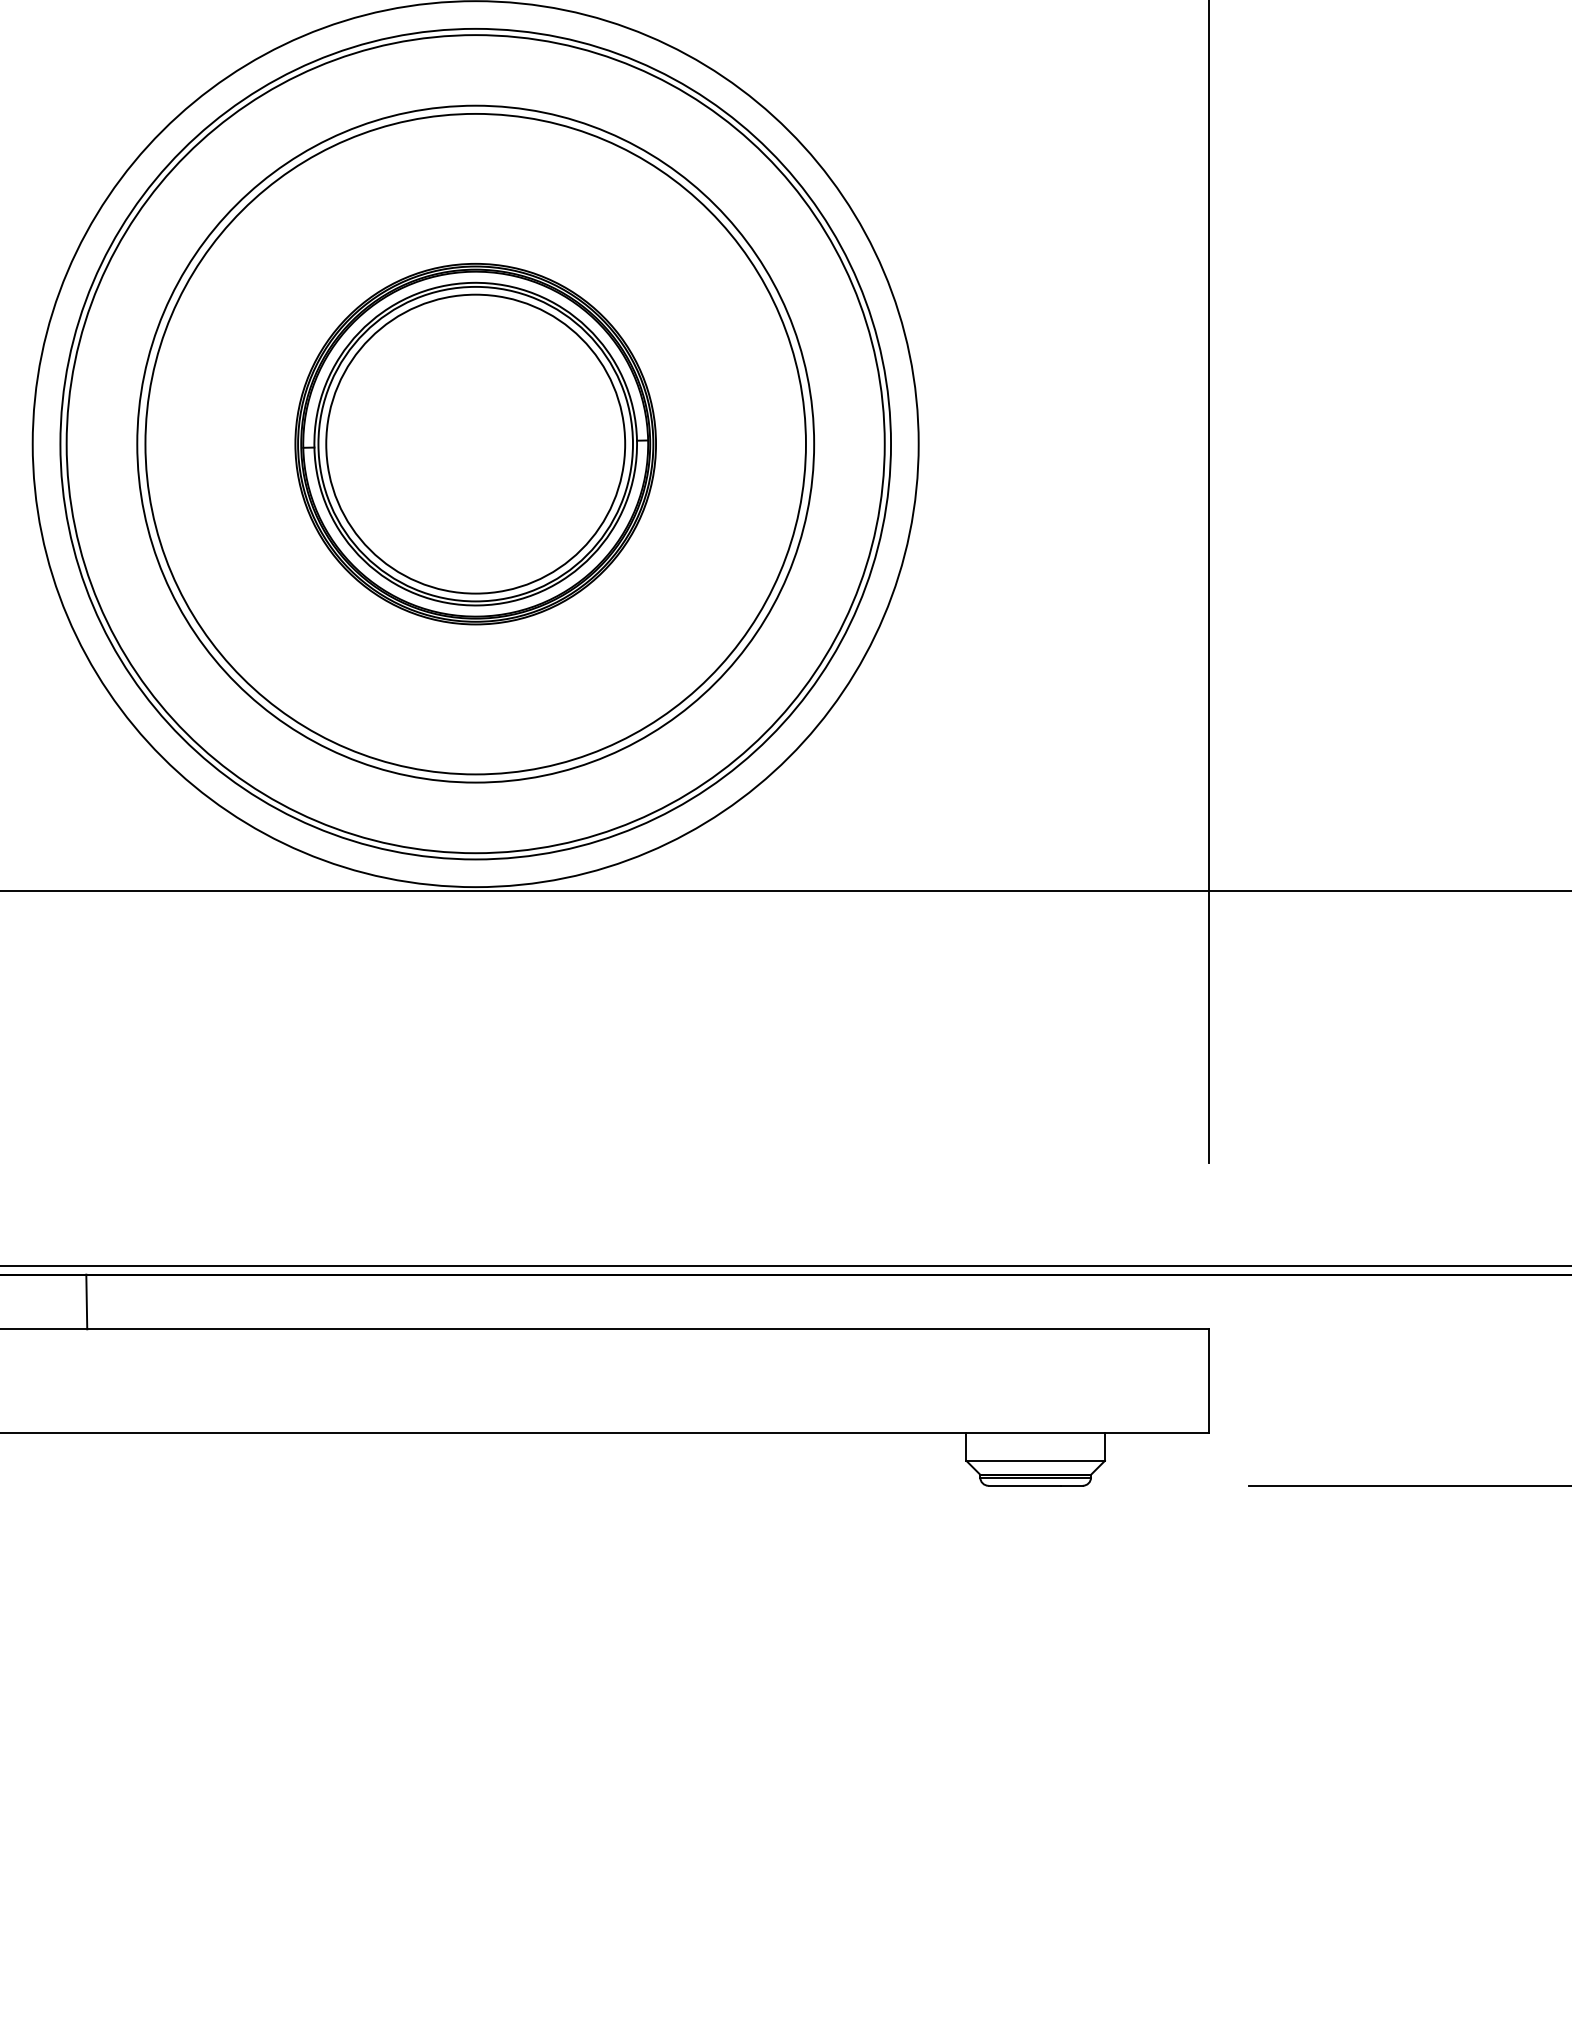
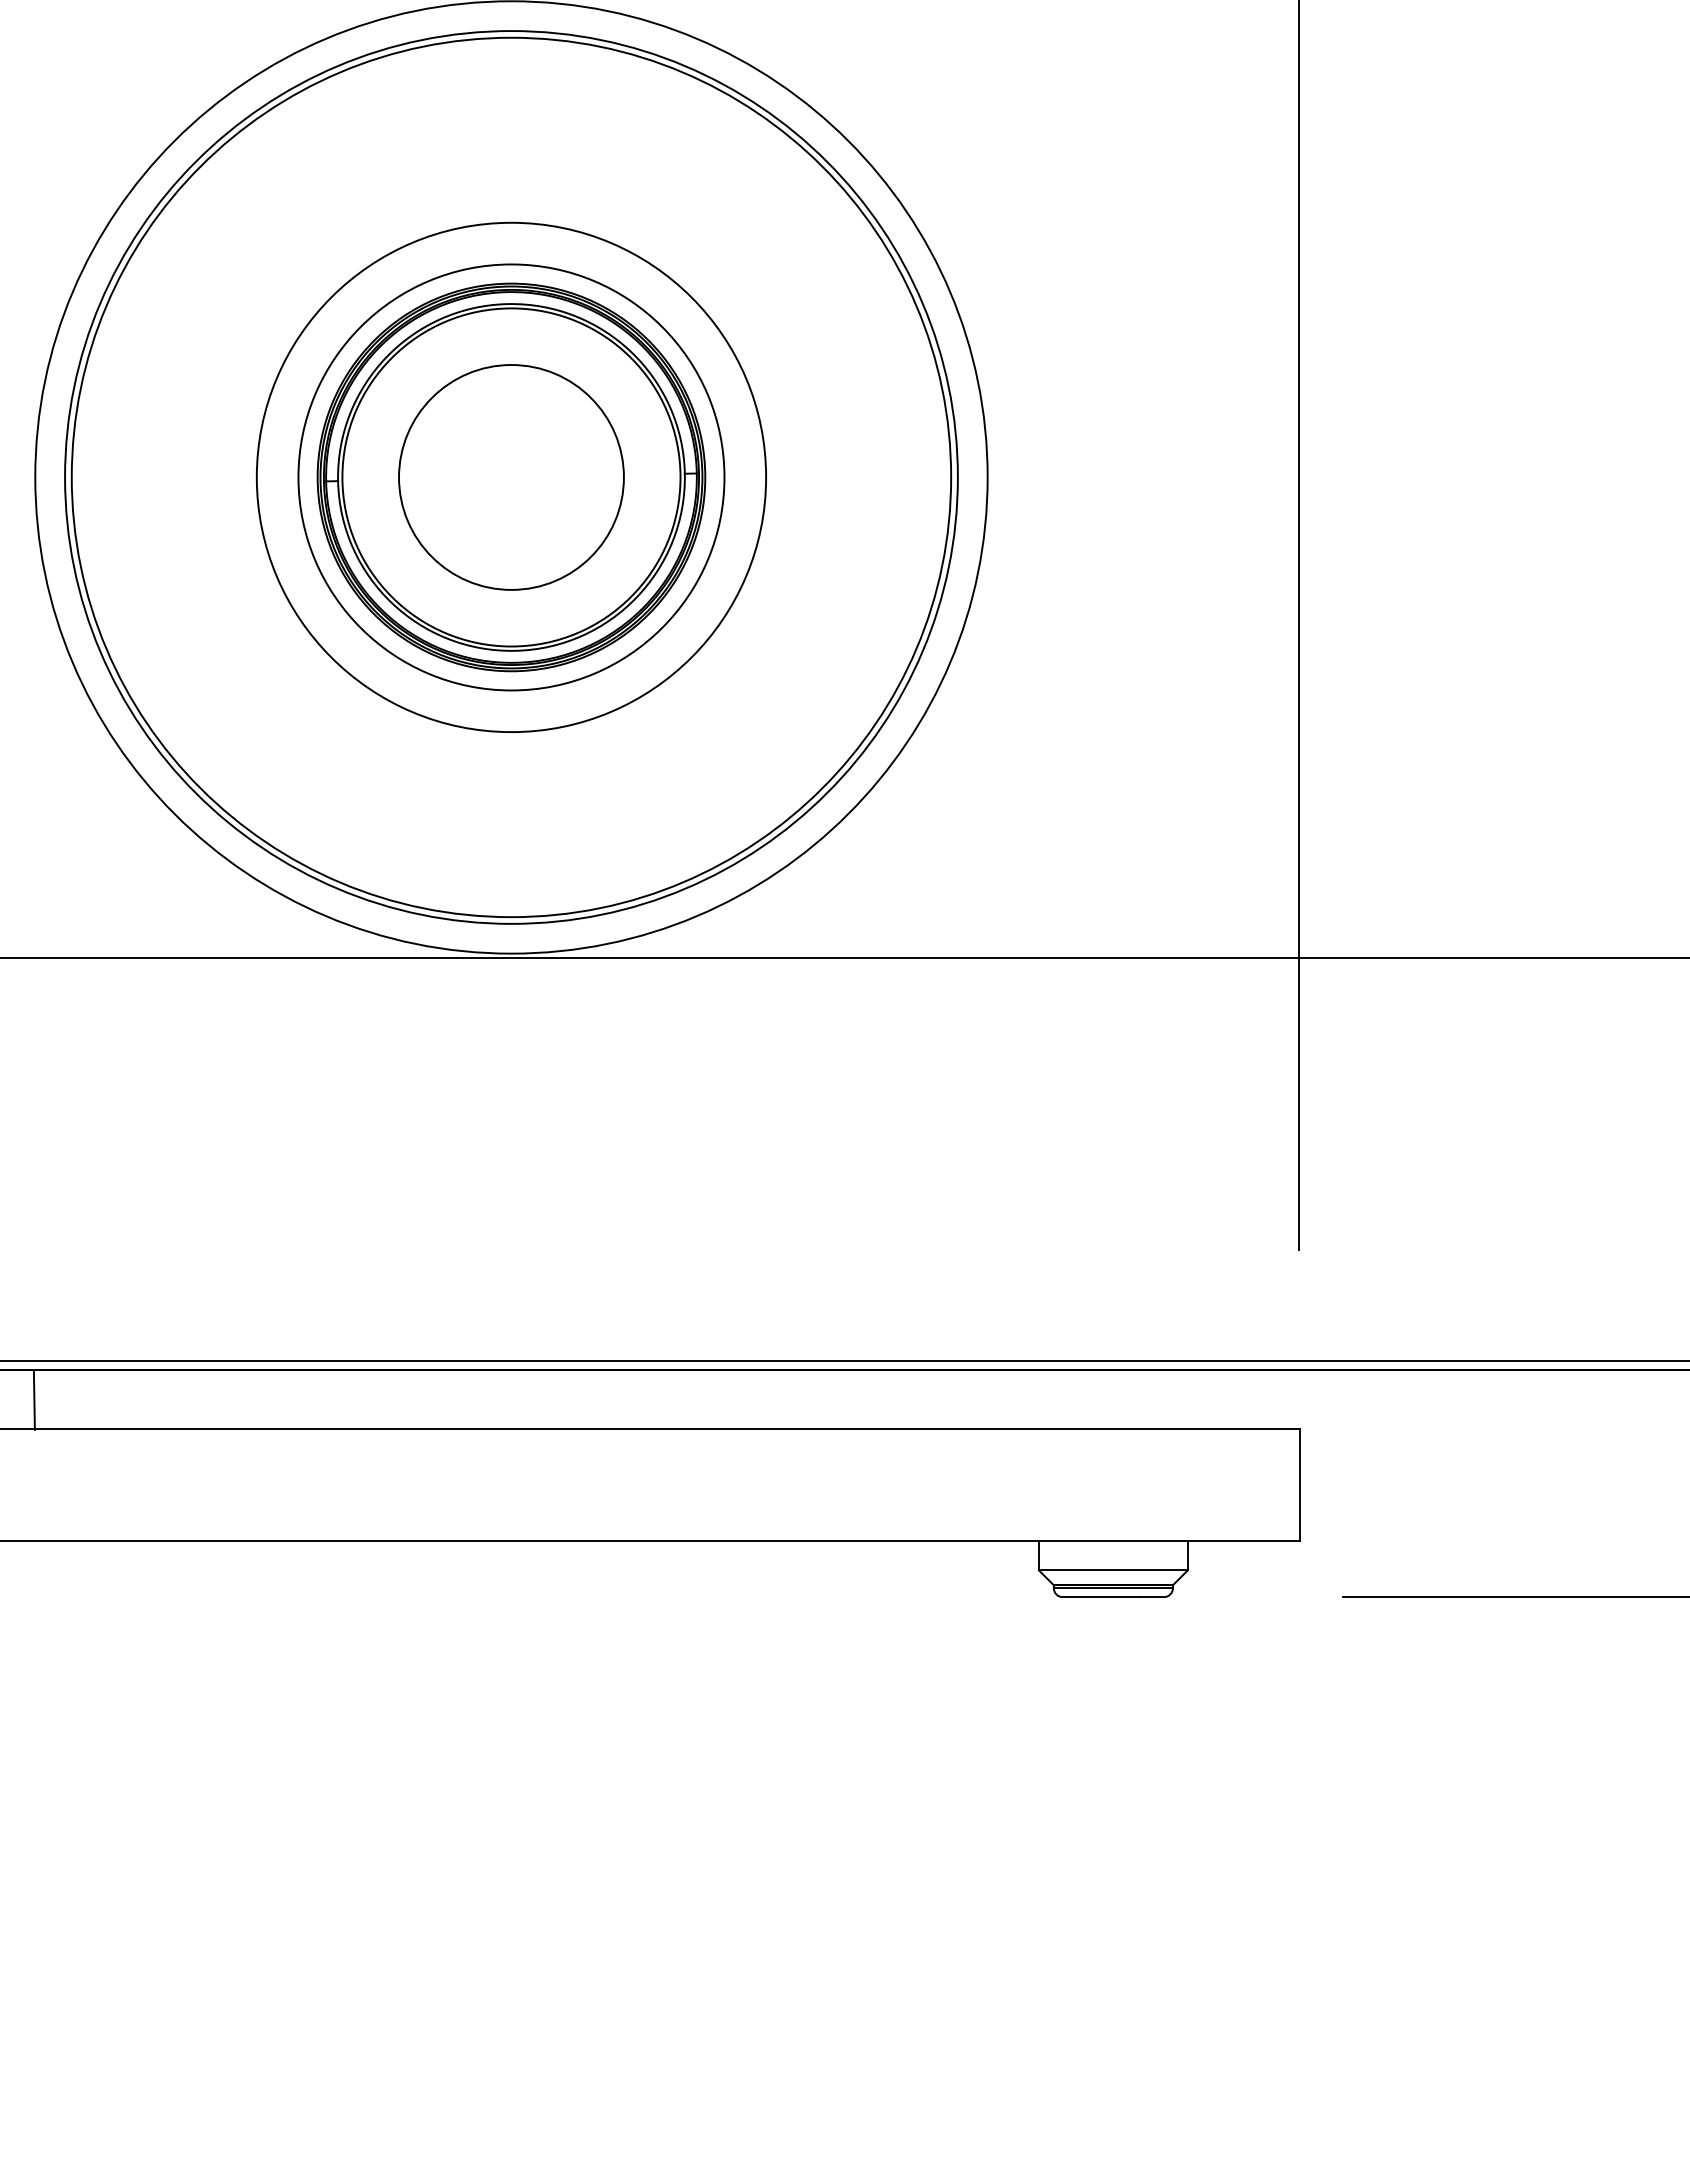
circle: (475, 444) -> (511, 477), size x0.6
circle: (475, 444) -> (511, 477), size x0.7
circle: (475, 444) -> (511, 477), size x0.7
line: (85, 1301) -> (33, 1400), moved

